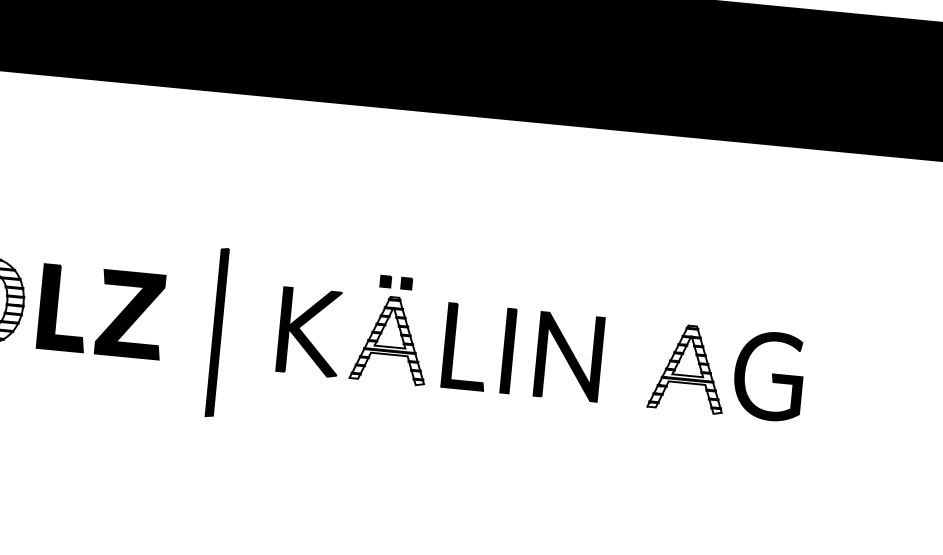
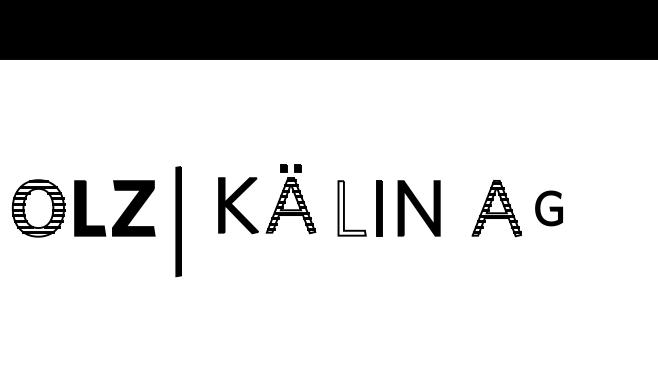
part: (217, 332) -> (178, 221), moved
part: (368, 336) -> (276, 204), moved
fill: (465, 346) -> (351, 208), removed
part: (767, 376) -> (548, 208), size x0.6

